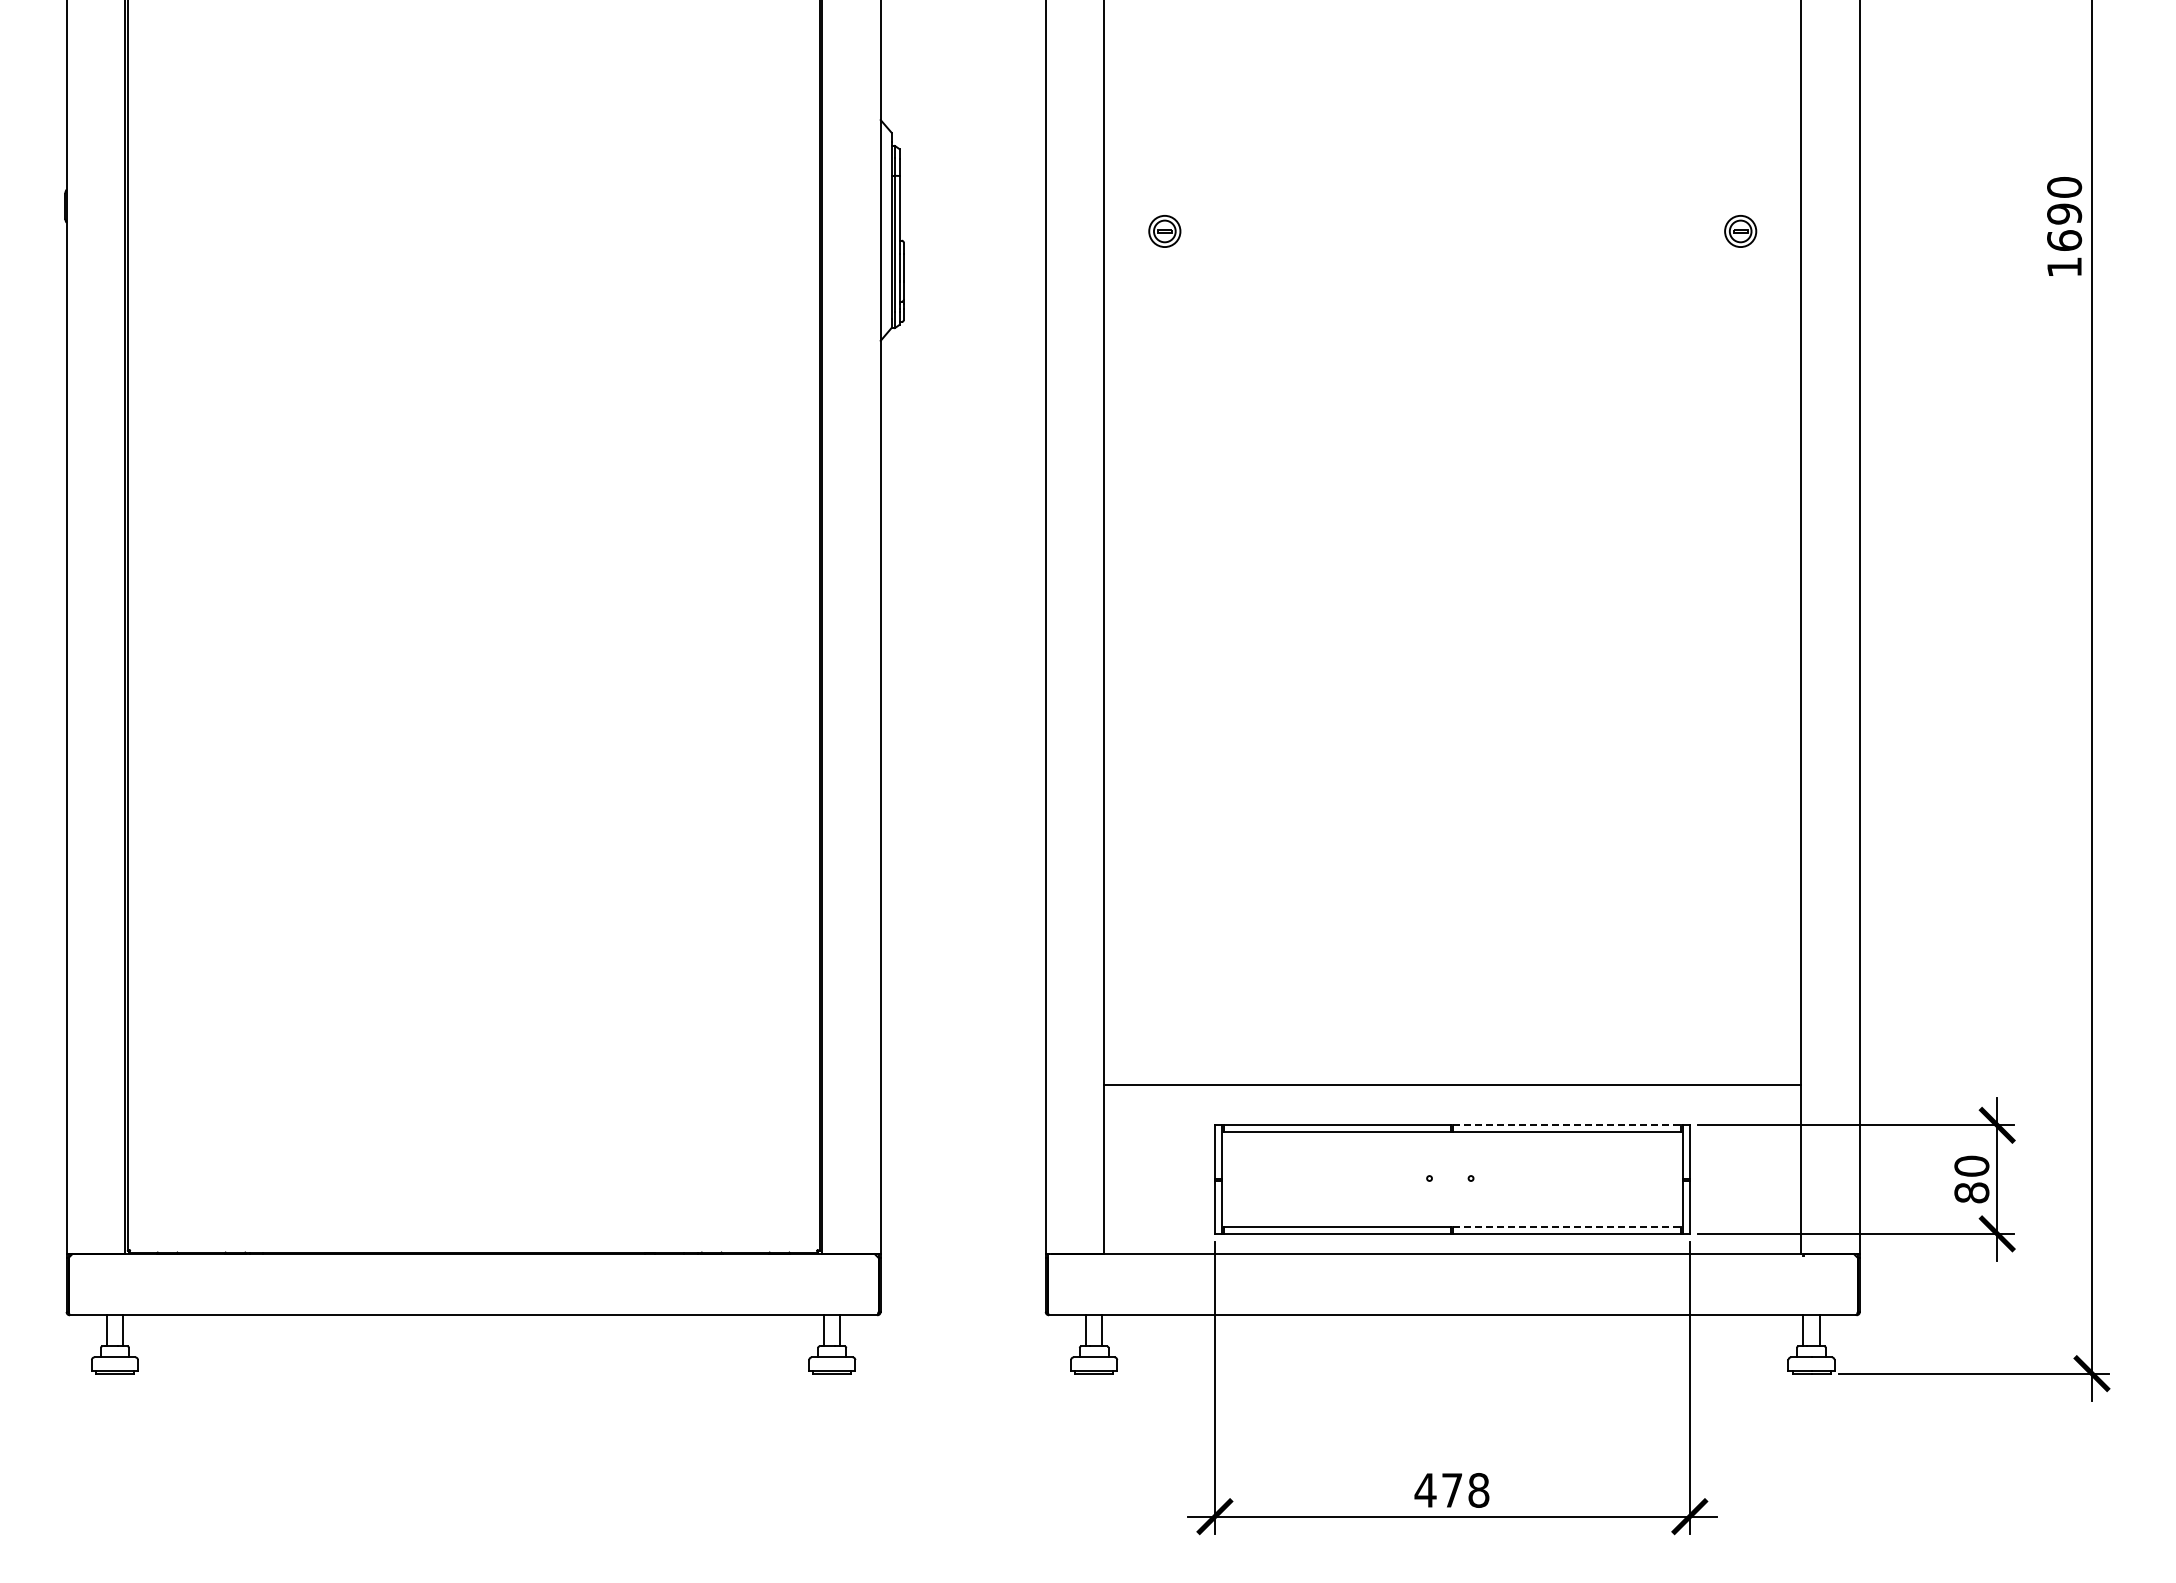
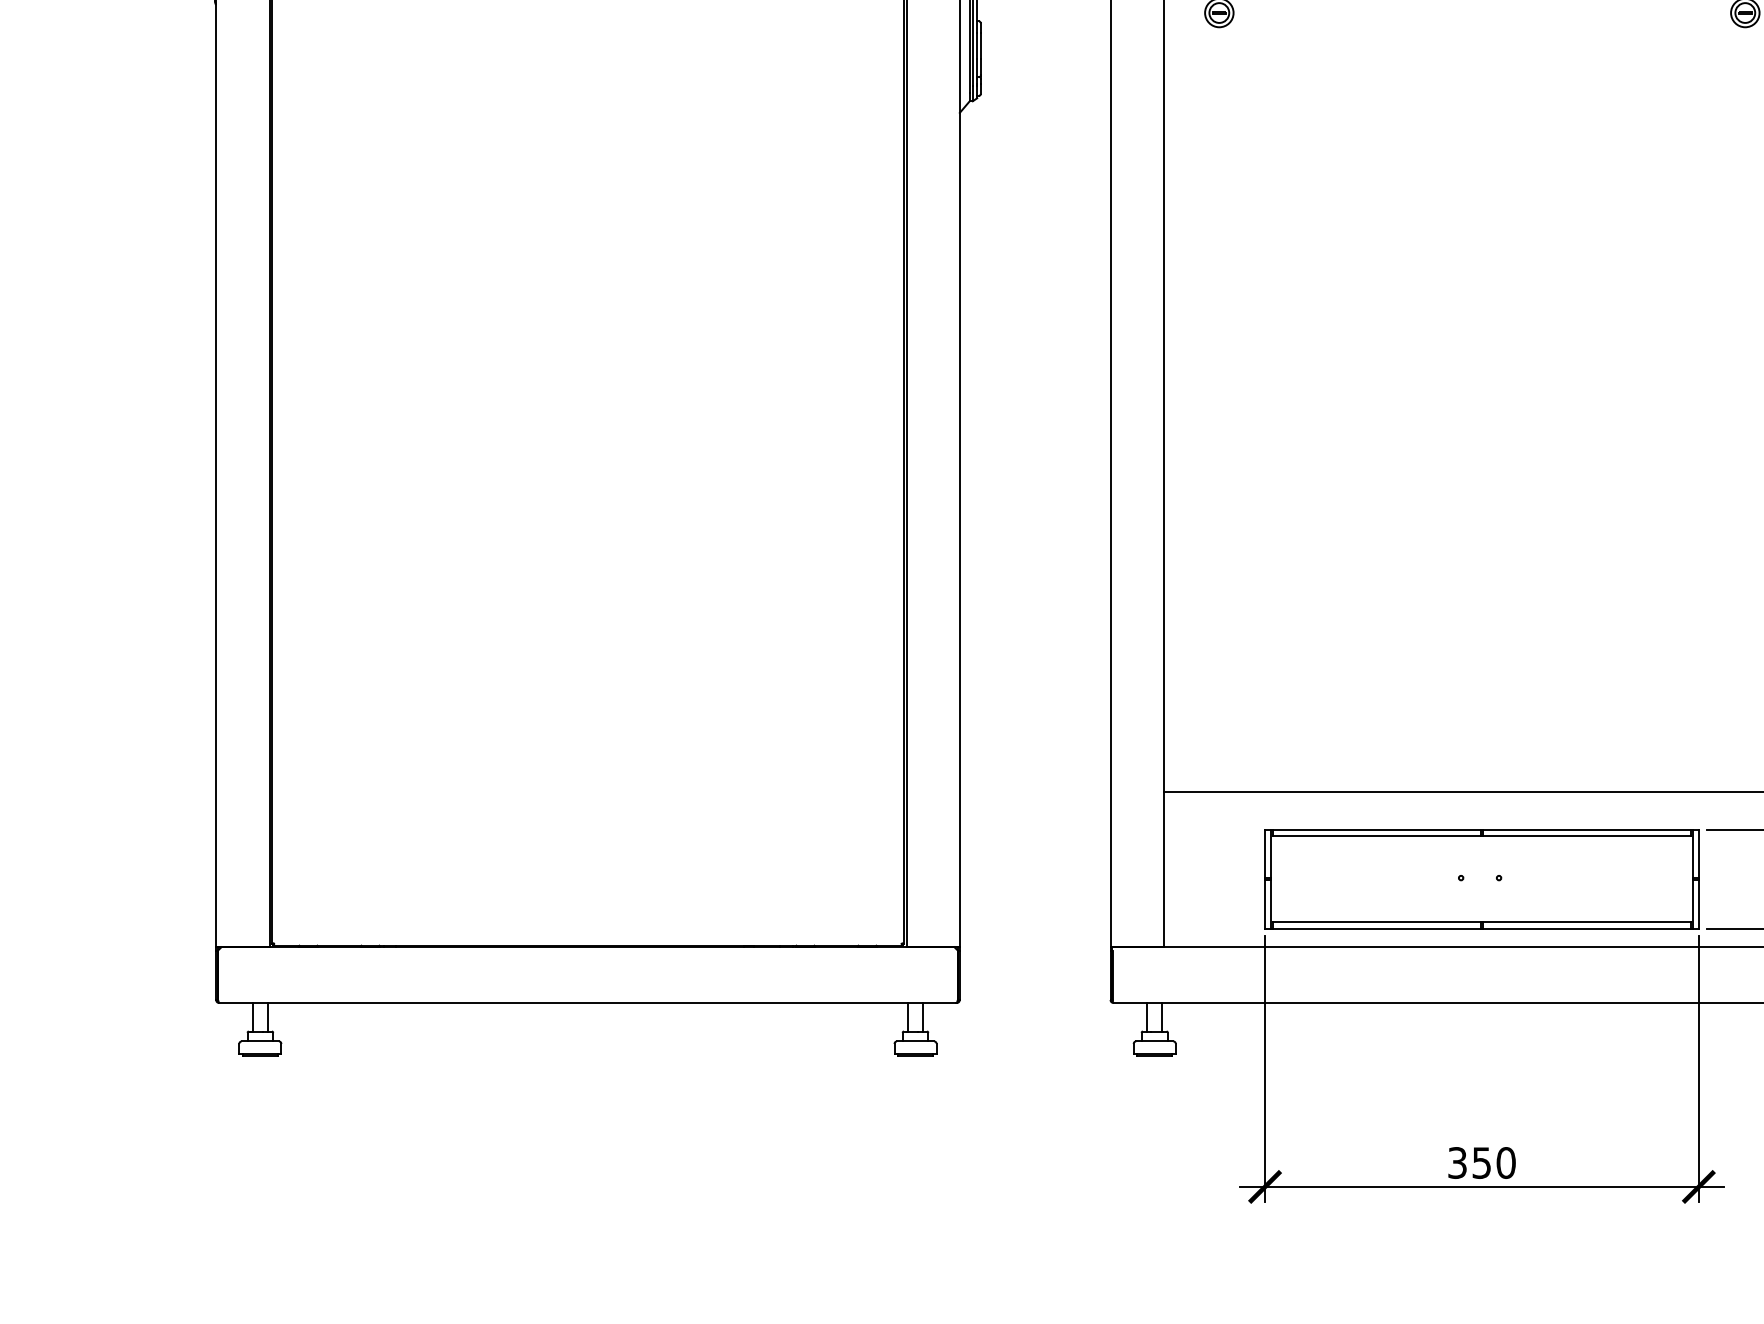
line: (1567, 1125) -> (1587, 829), dashed -> solid
line: (1567, 1227) -> (1587, 922), dashed -> solid
text: (1451, 1489) -> (1481, 1162), 478 -> 350

